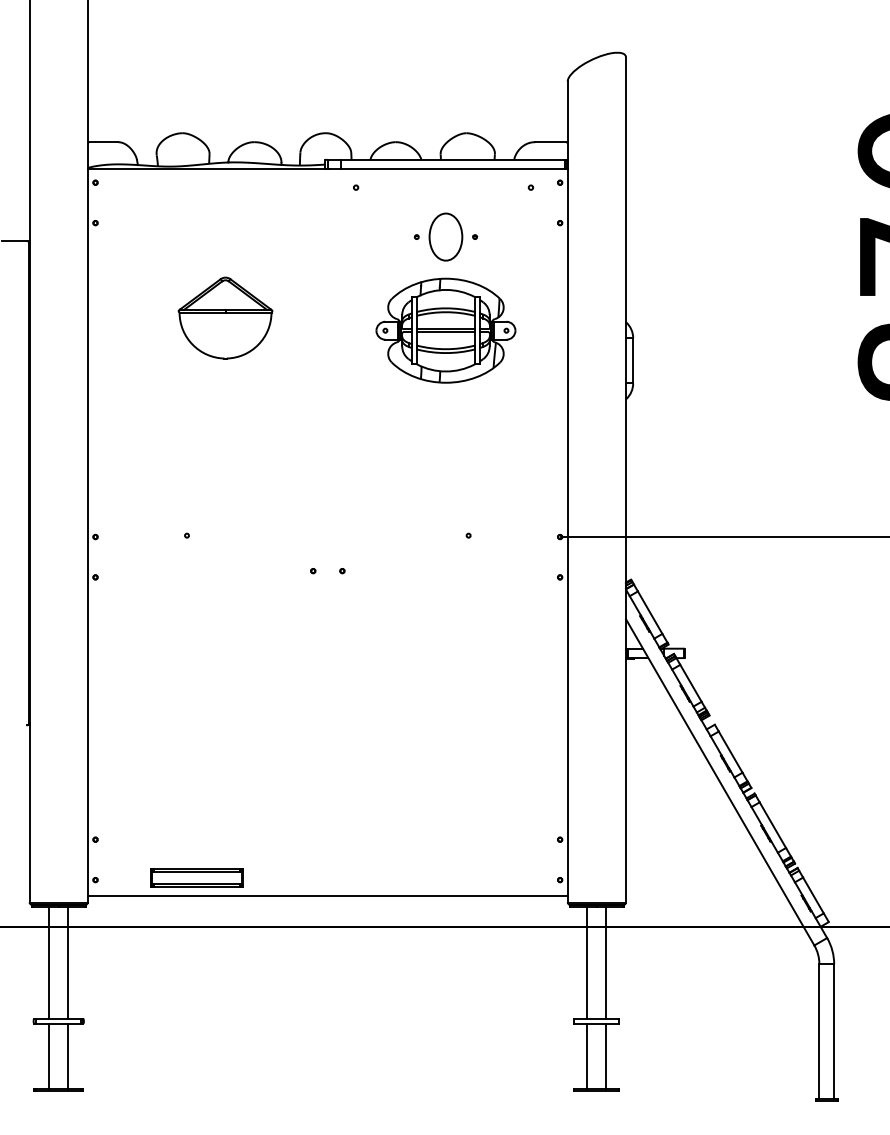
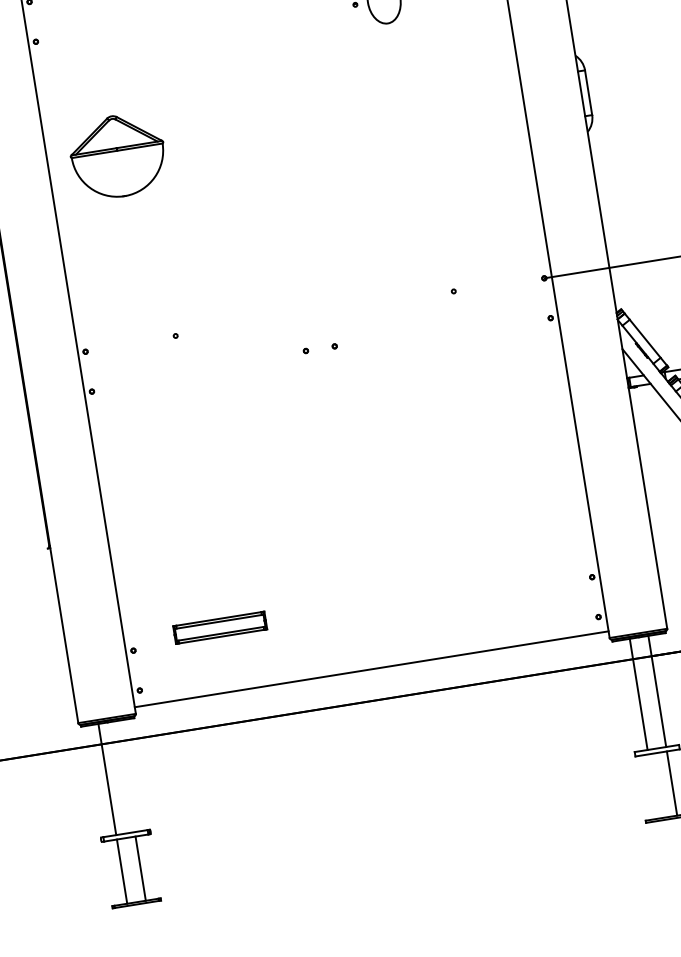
part: (225, 317) -> (117, 155), moved
part: (445, 330) -> (398, 92), removed
part: (196, 877) -> (219, 627), moved
line: (68, 962) -> (126, 776), removed
line: (587, 1055) -> (653, 785), removed

